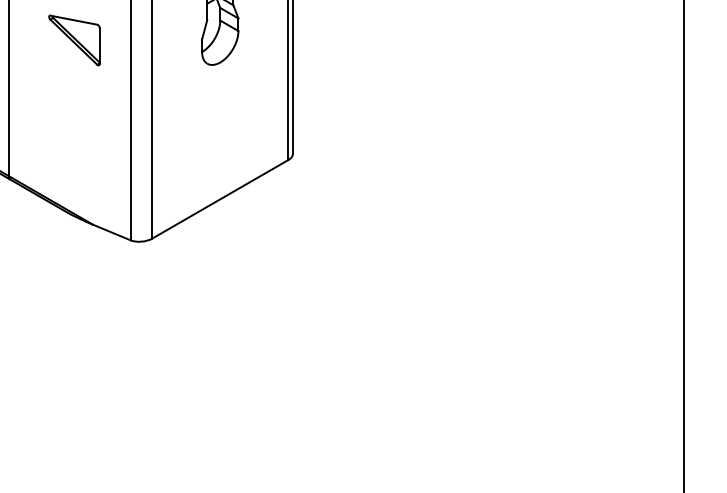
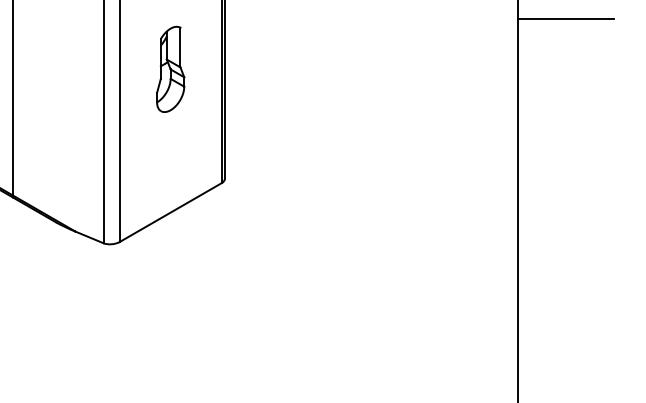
part: (74, 40) -> (61, 93), removed

